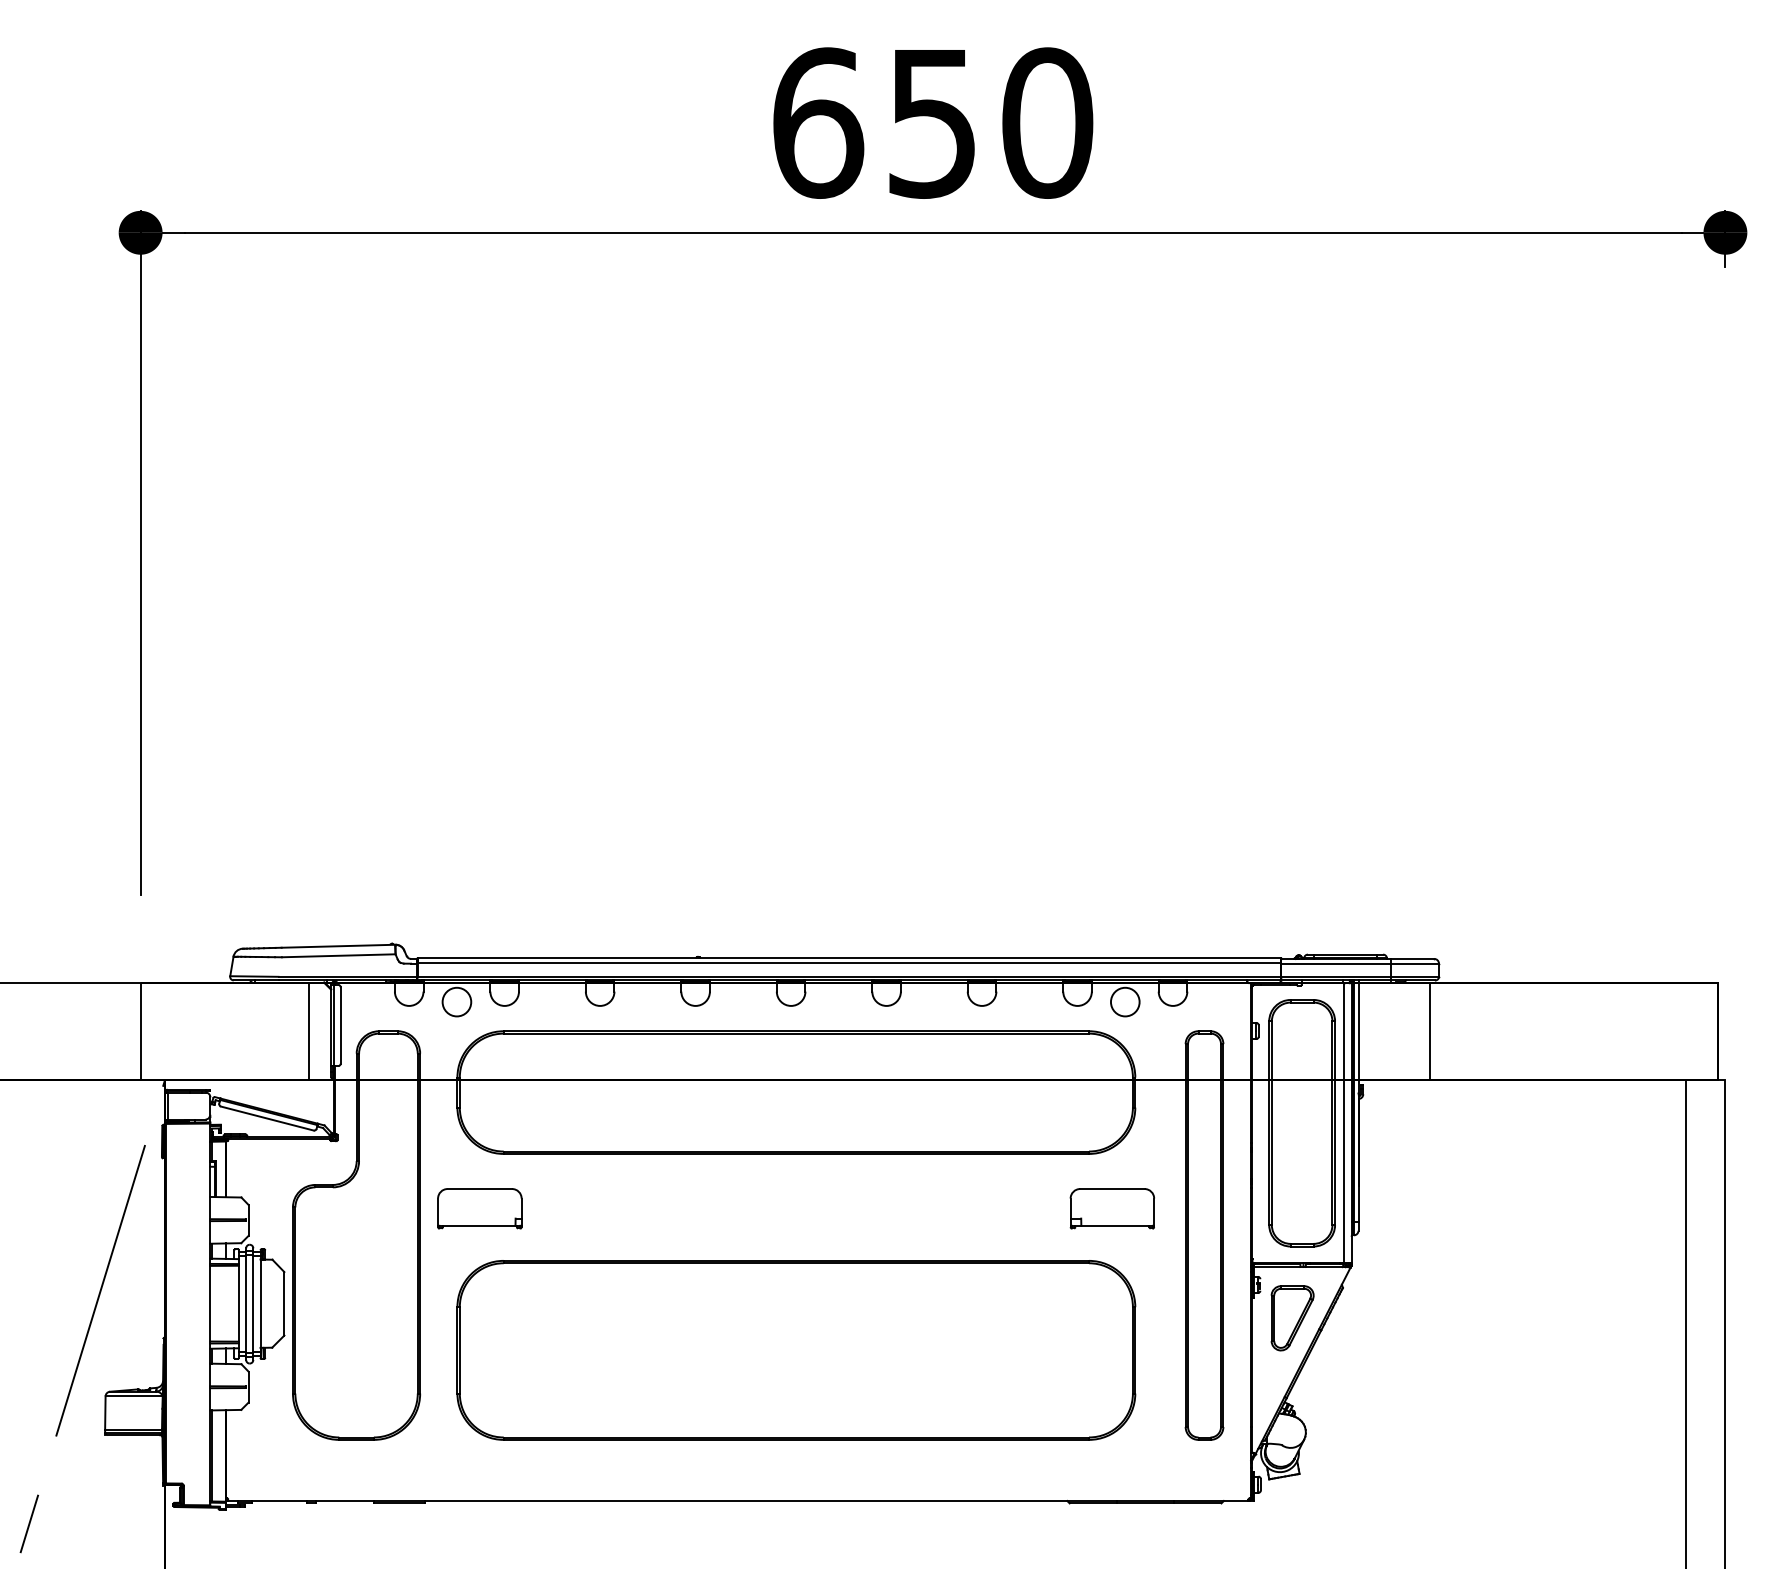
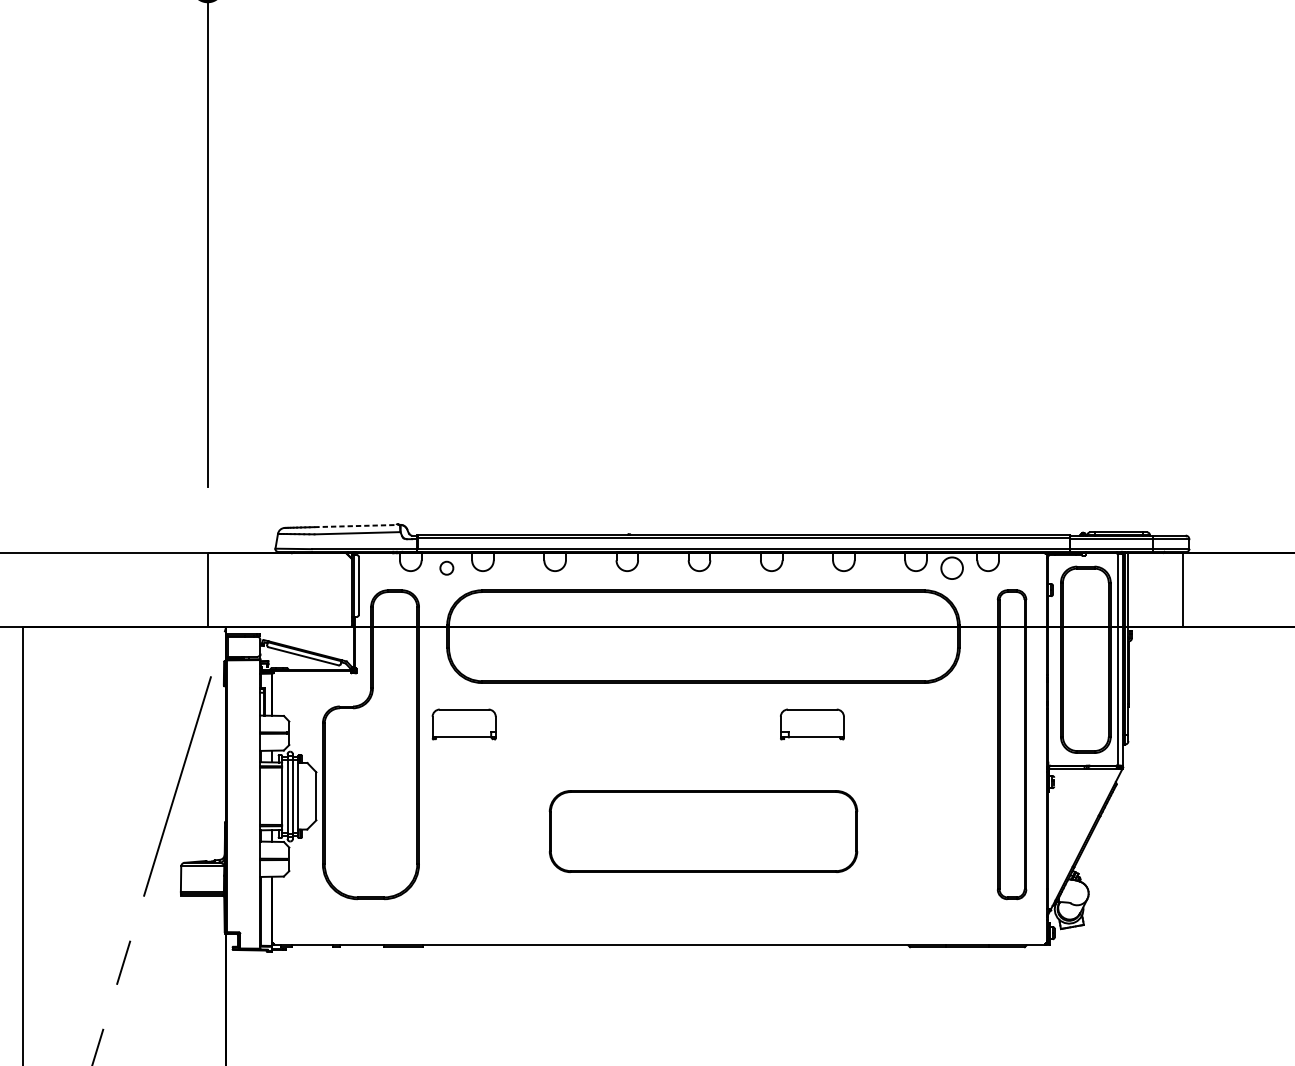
line: (338, 946) -> (357, 526), solid -> dashed
circle: (456, 1001) -> (446, 567), size x0.6
line: (308, 1031) -> (334, 590), removed
part: (1111, 1208) -> (811, 724), moved
part: (1292, 1318) -> (1078, 807), removed
part: (796, 1350) -> (703, 831), size x0.6

